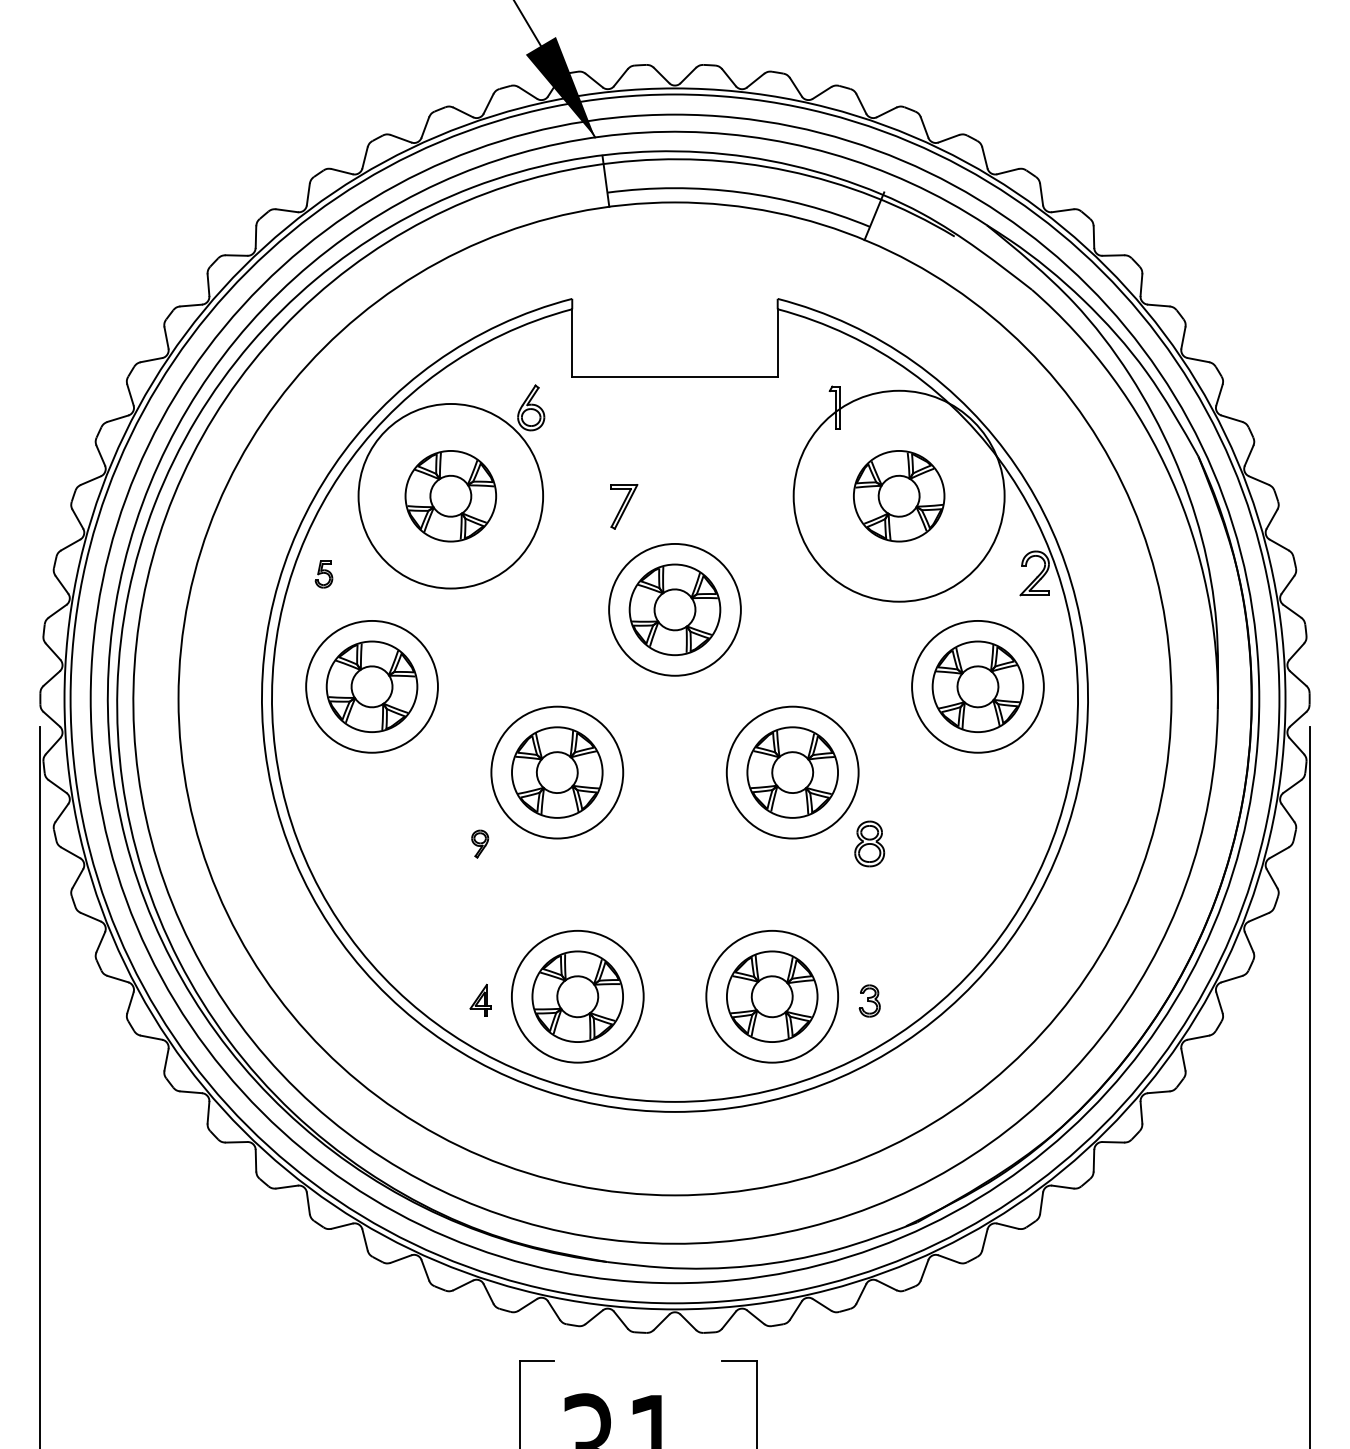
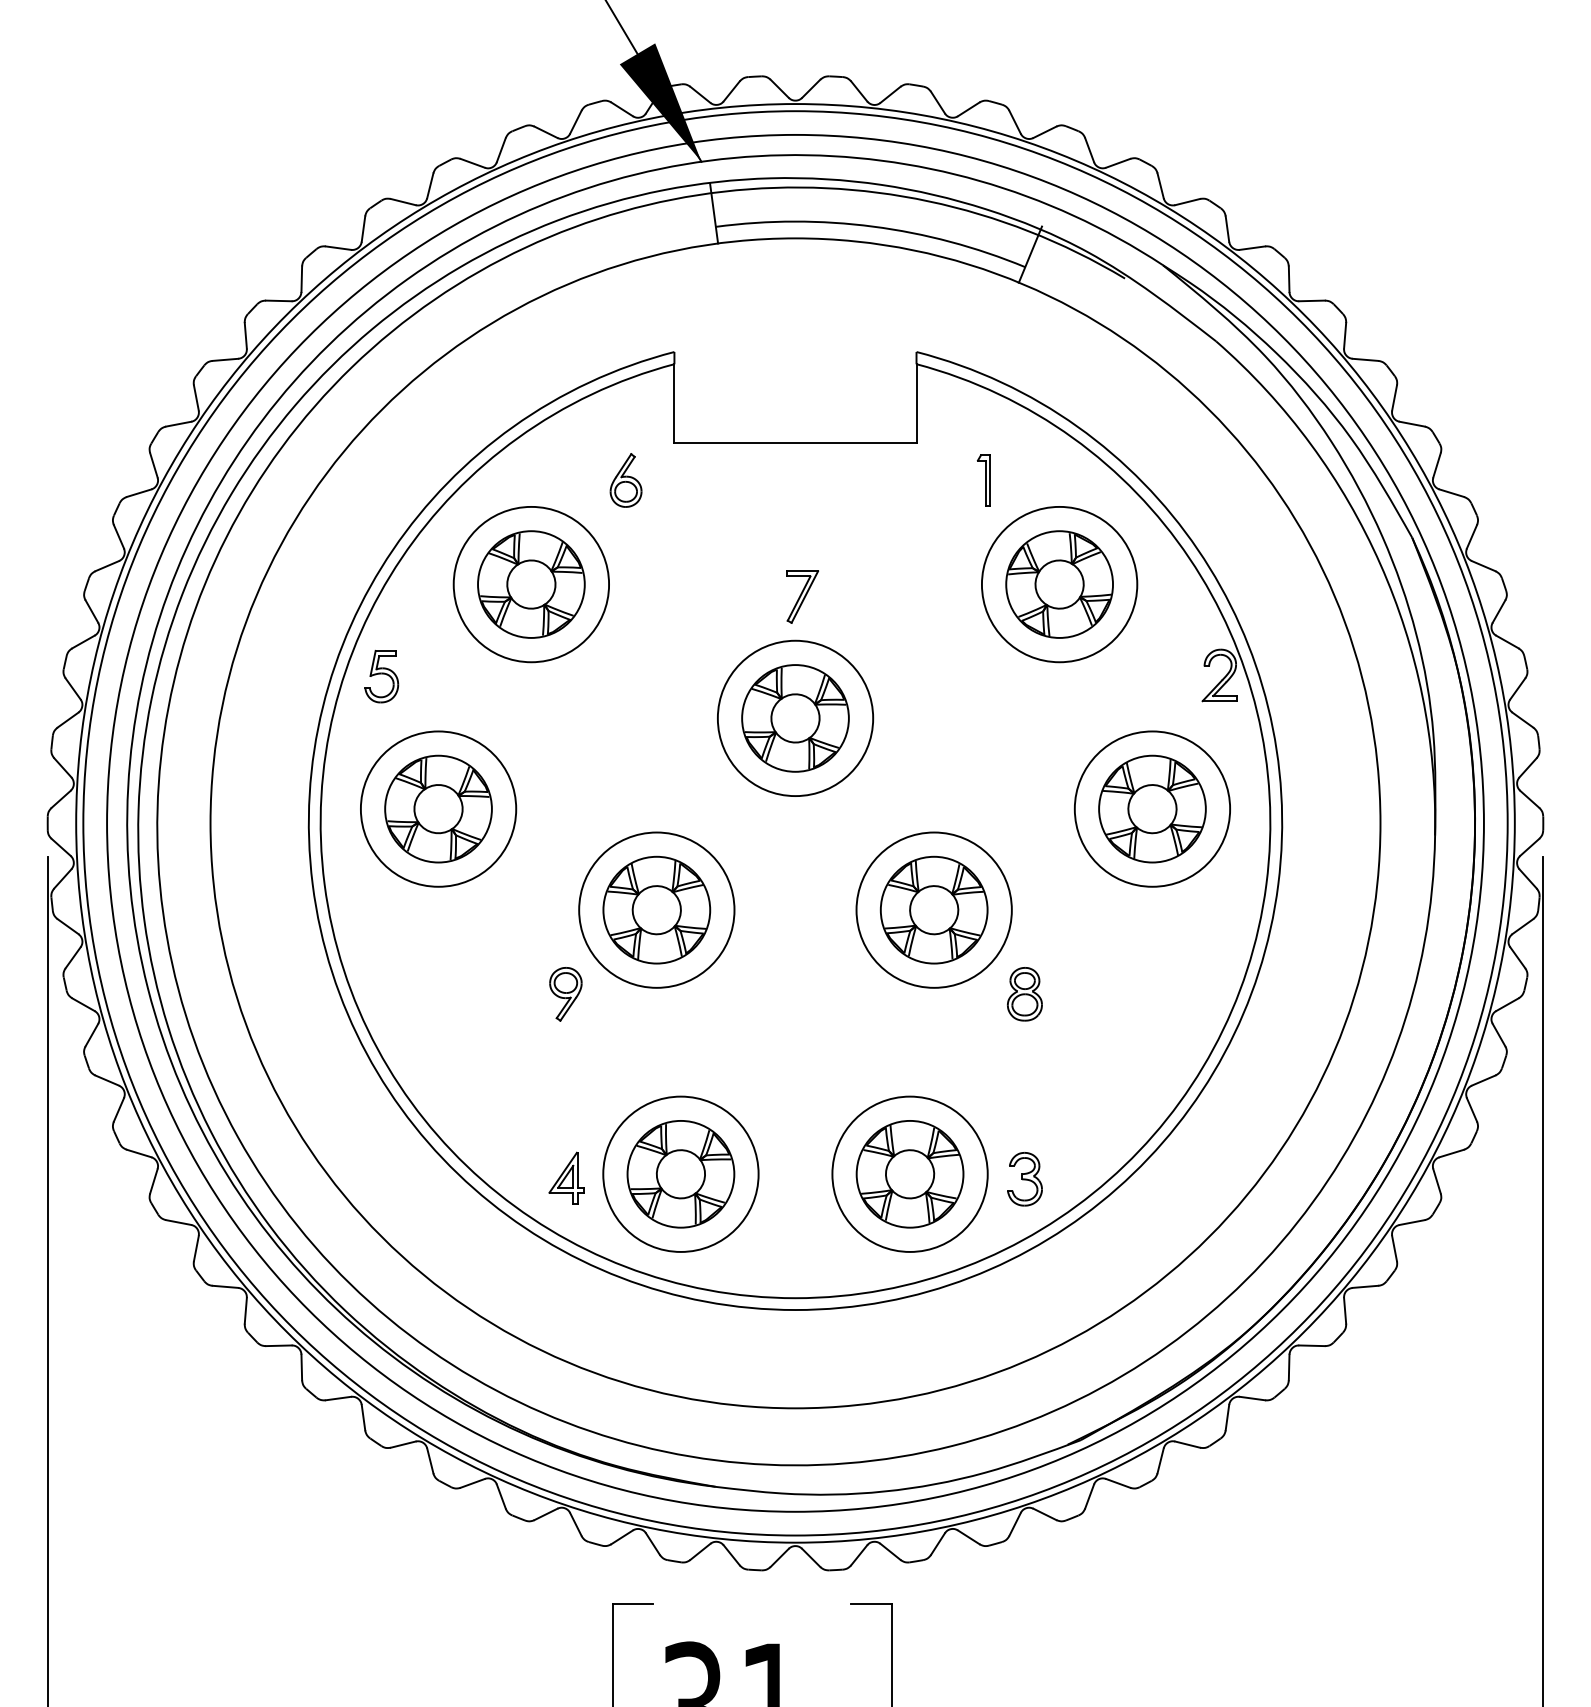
circle: (450, 496) -> (531, 584), size x0.71
circle: (899, 496) -> (1059, 584), size x0.62
part: (624, 506) -> (802, 596), moved
part: (323, 574) -> (381, 676), size x1.67
part: (479, 844) -> (565, 994), size x1.67
part: (480, 999) -> (566, 1177), size x1.43
part: (869, 1001) -> (1024, 1179), size x1.43

